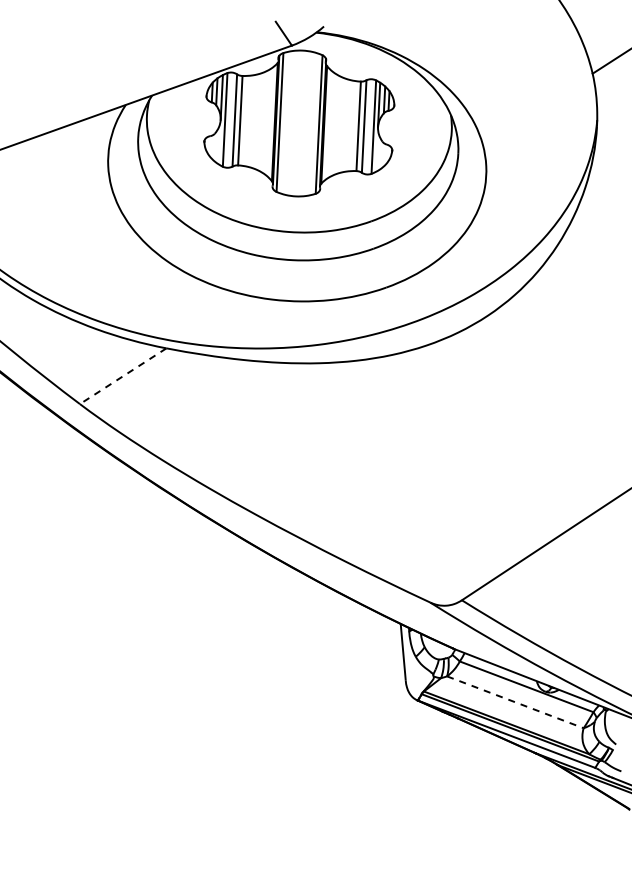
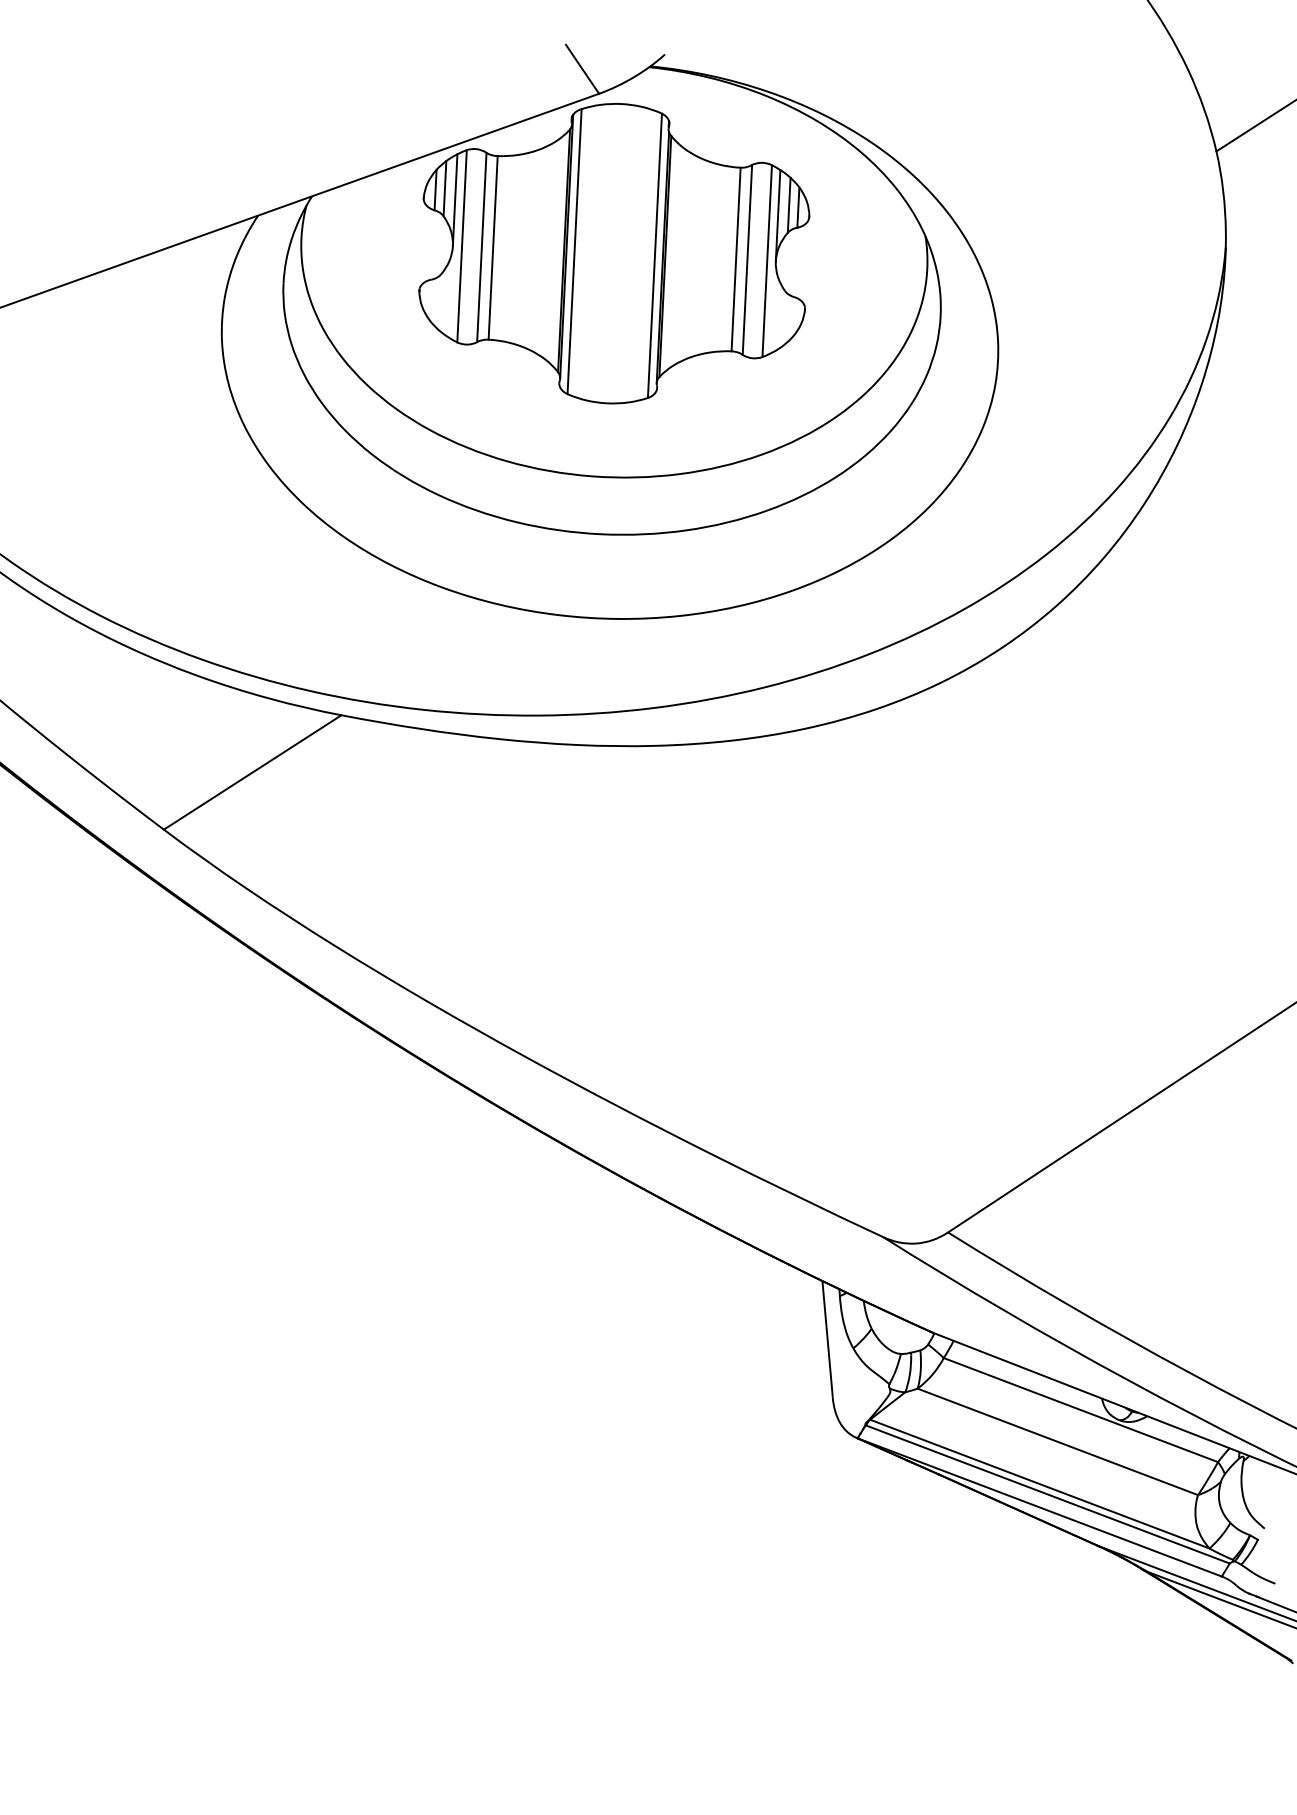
line: (122, 376) -> (251, 773), dashed -> solid
line: (515, 702) -> (1058, 1442), dashed -> solid

